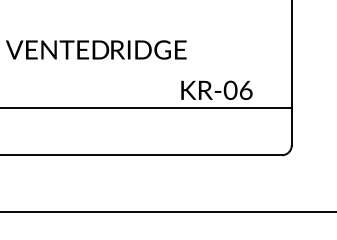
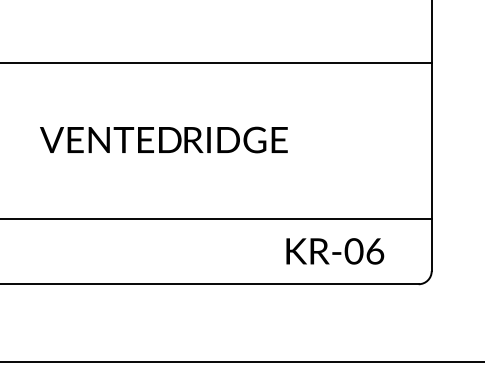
text: (217, 90) -> (335, 251), moved

